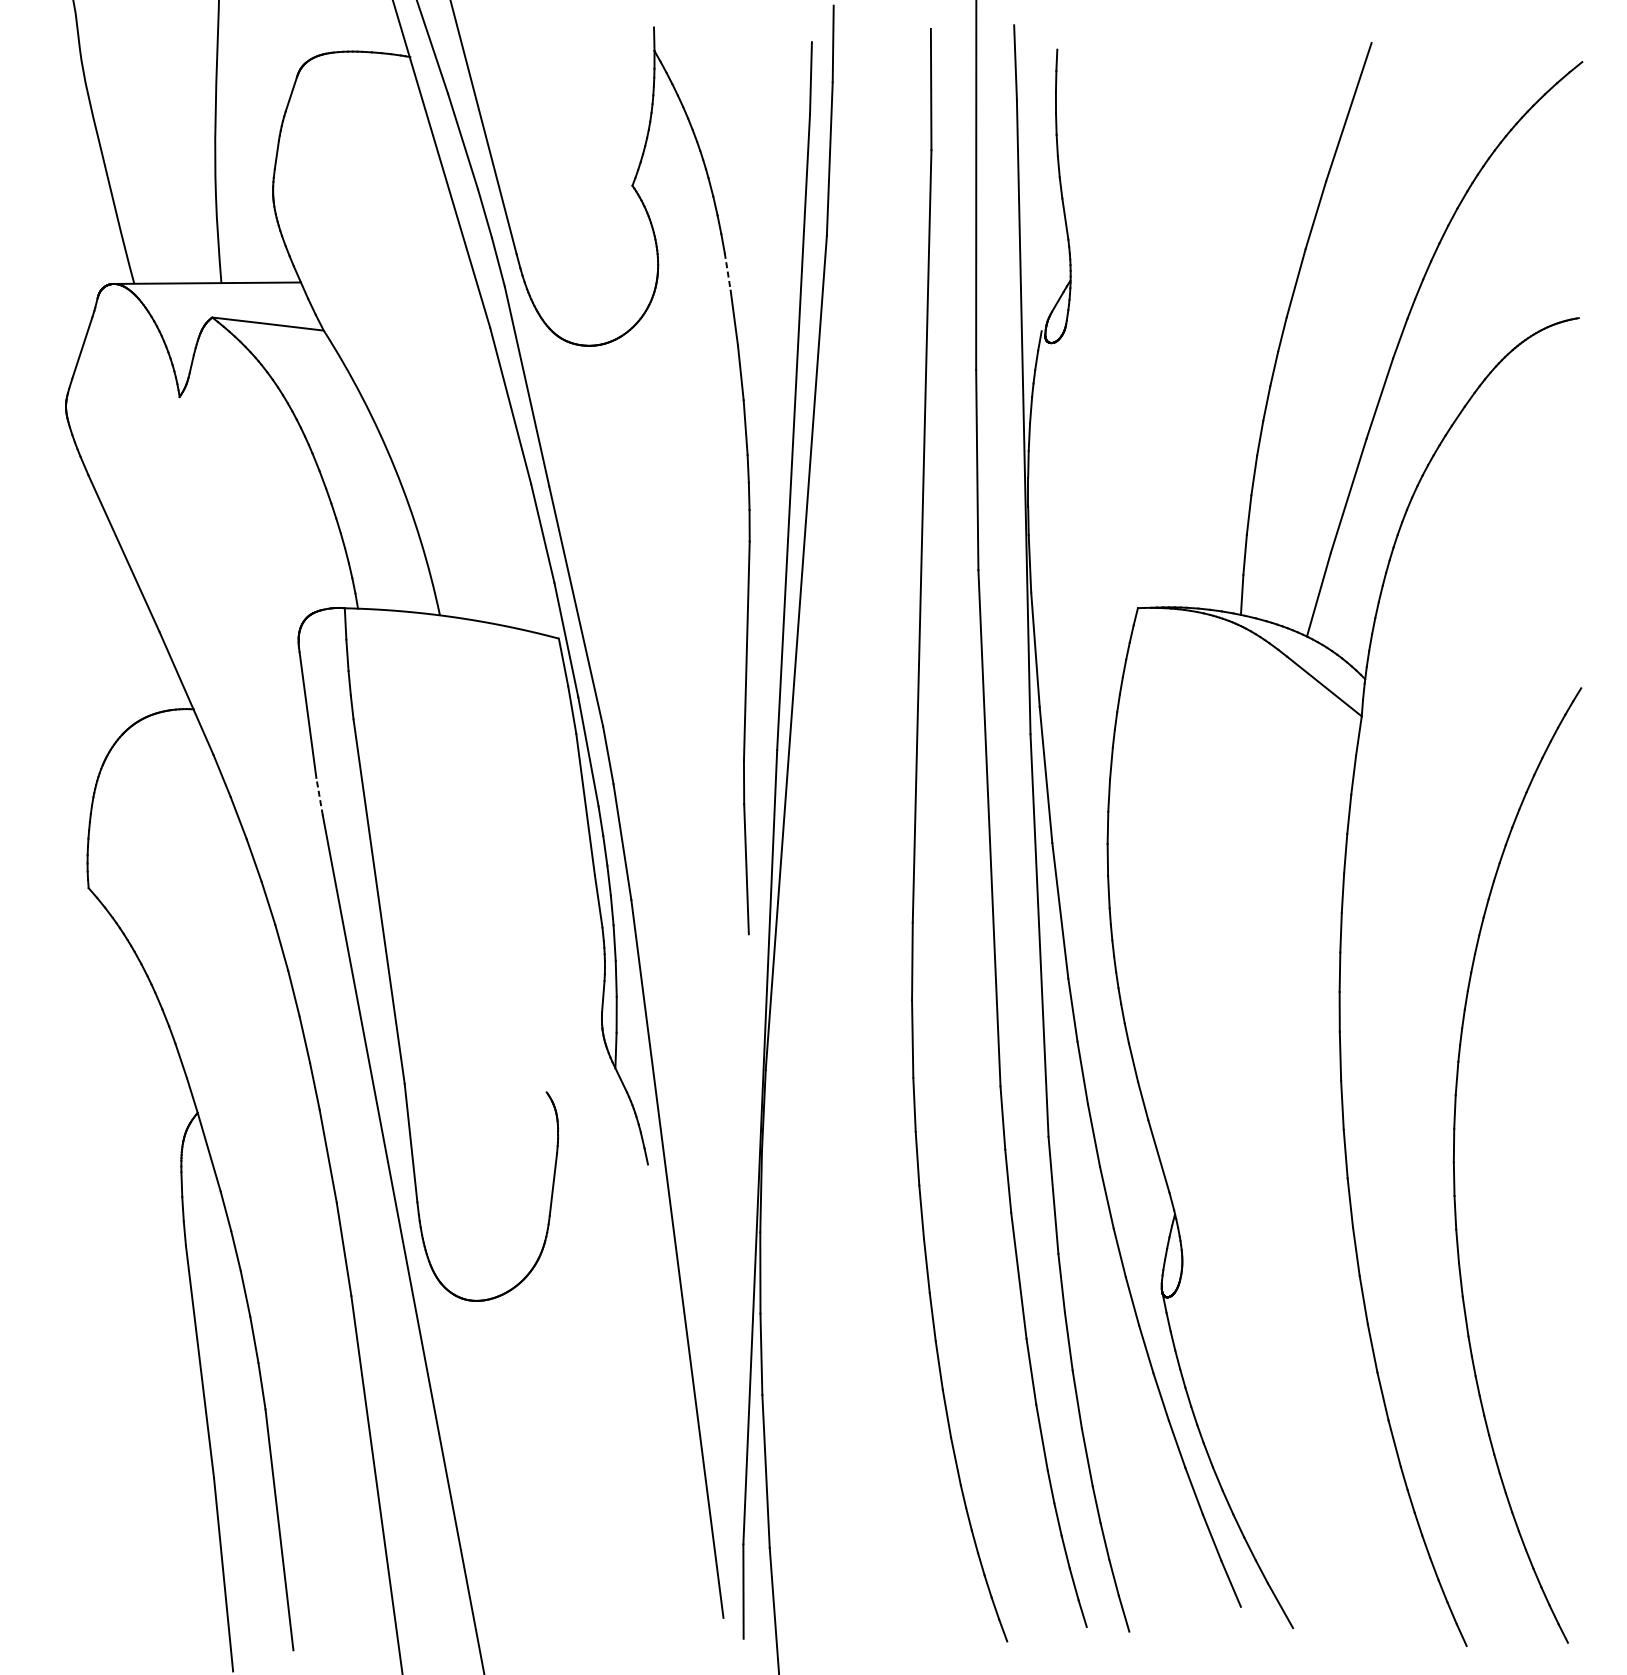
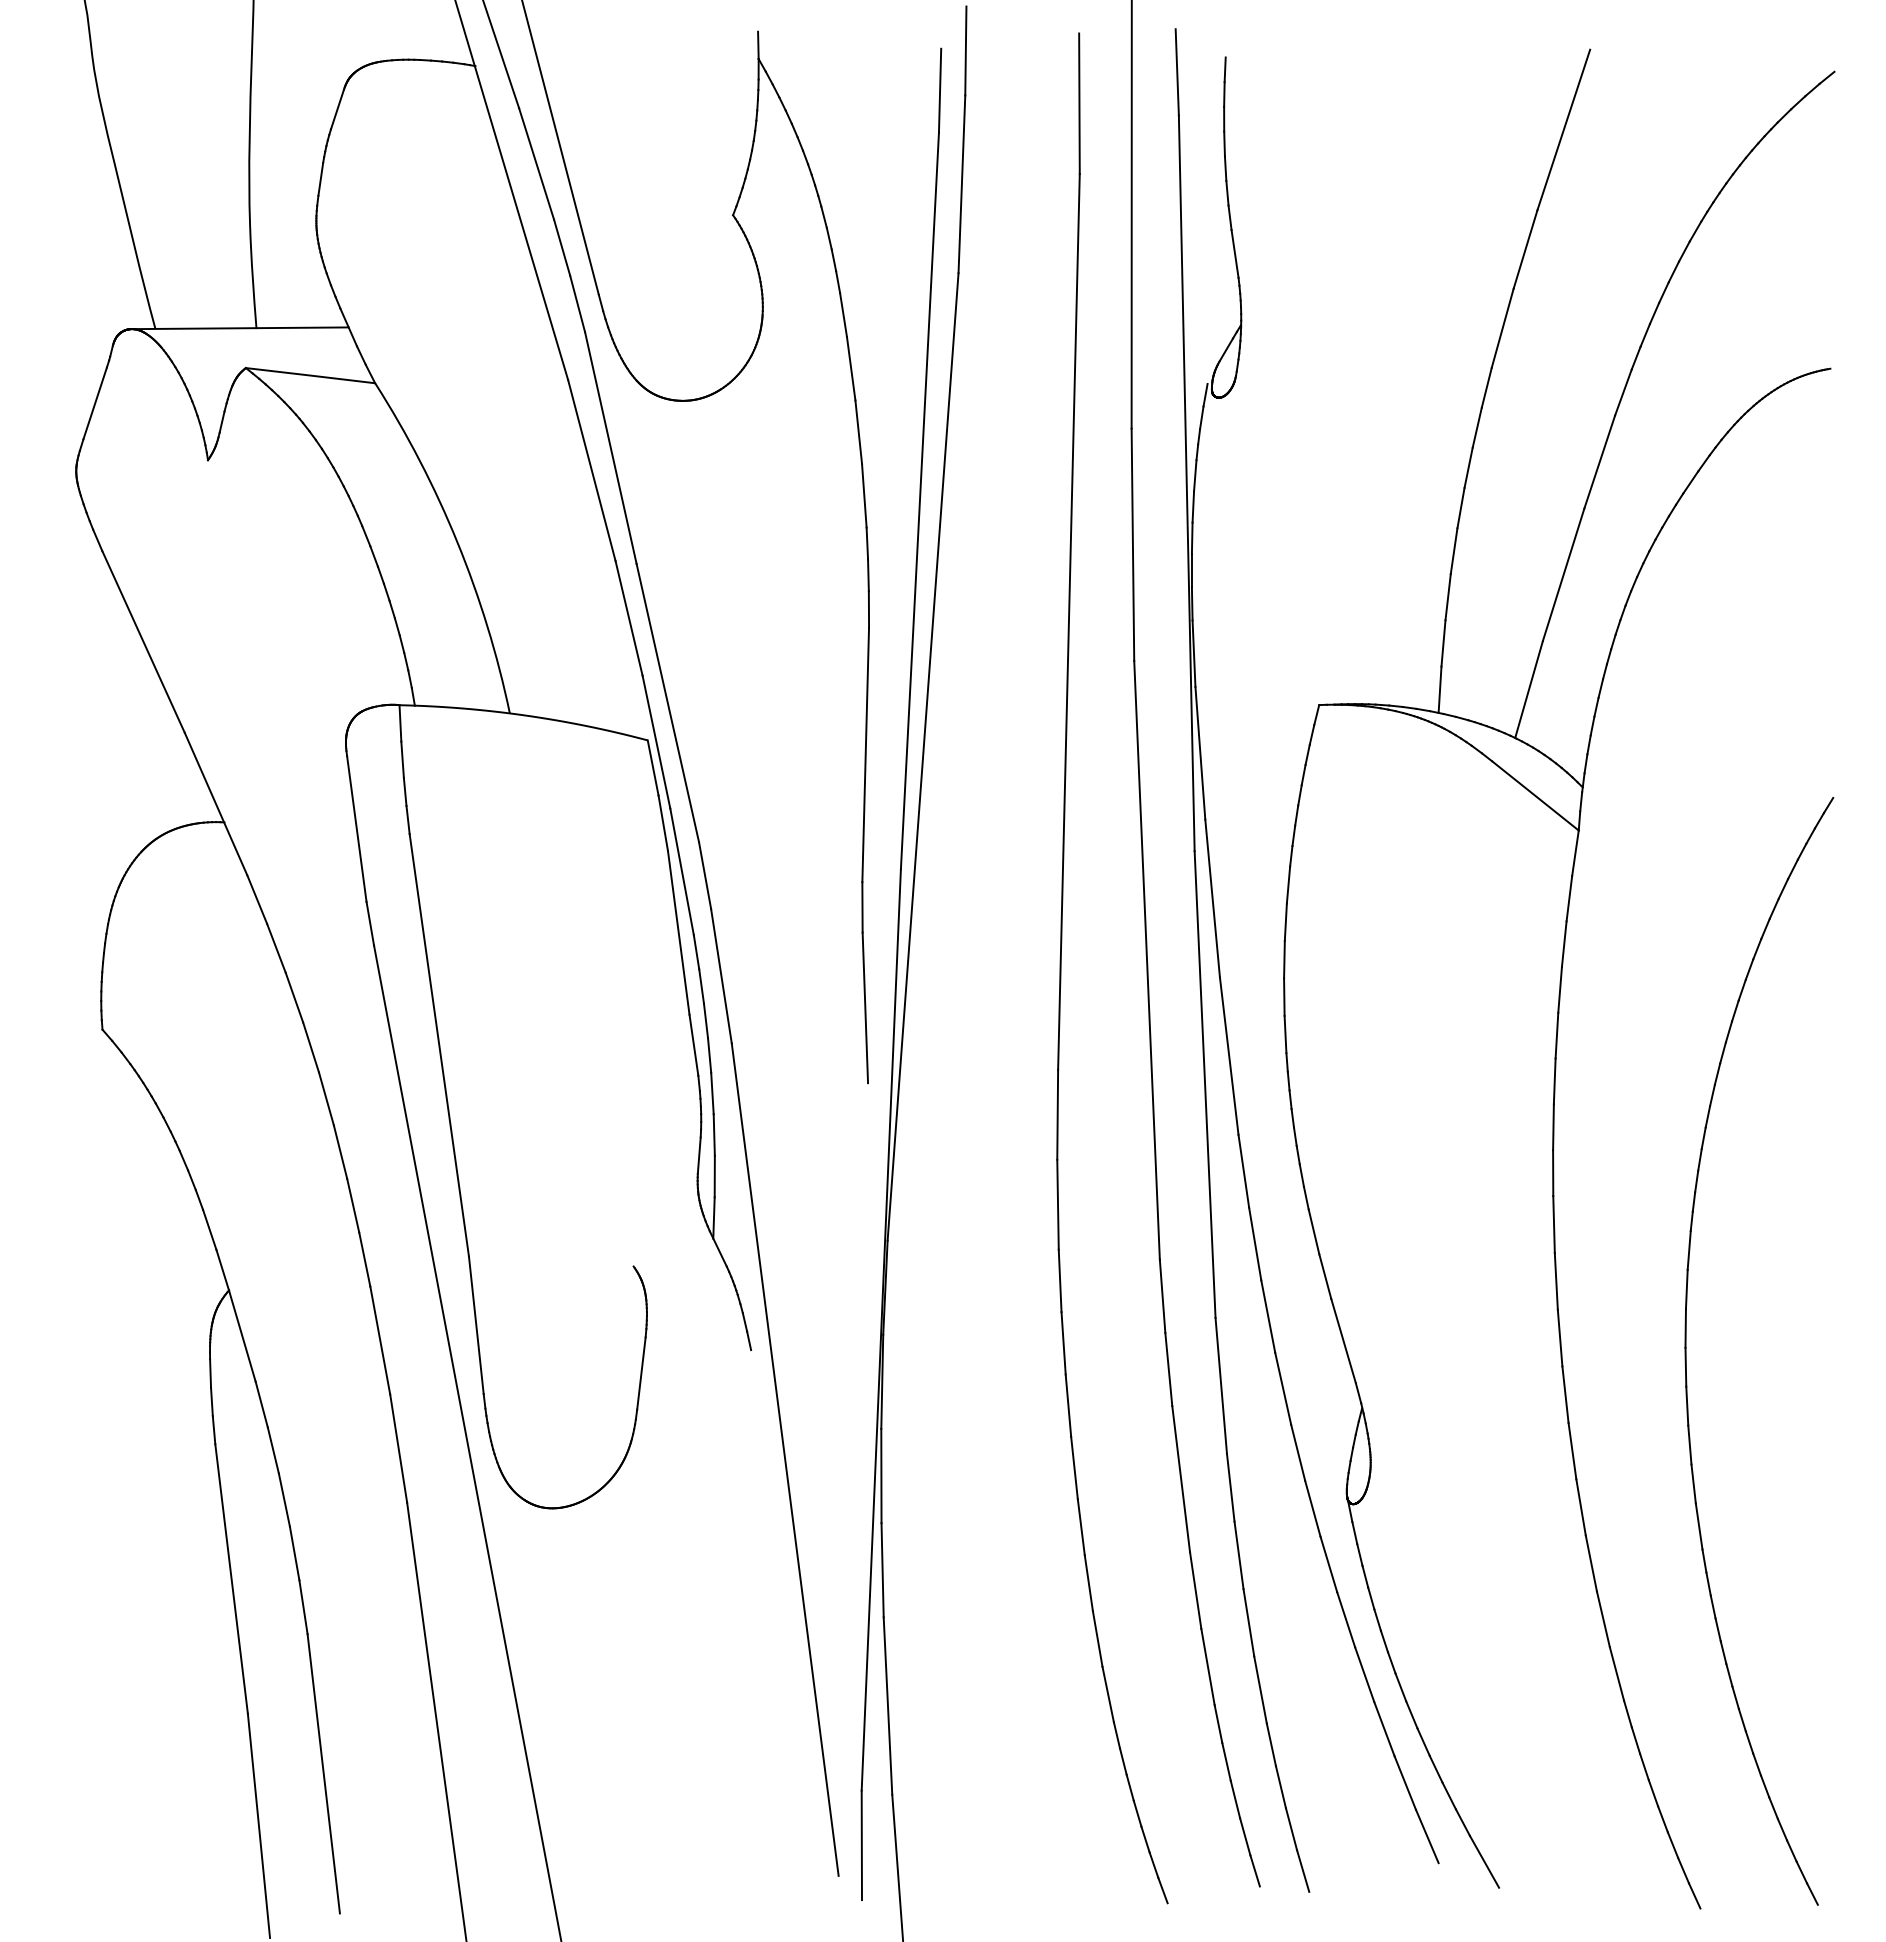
line: (727, 272) -> (843, 315), dashed -> solid
line: (319, 796) -> (370, 923), dashed -> solid

